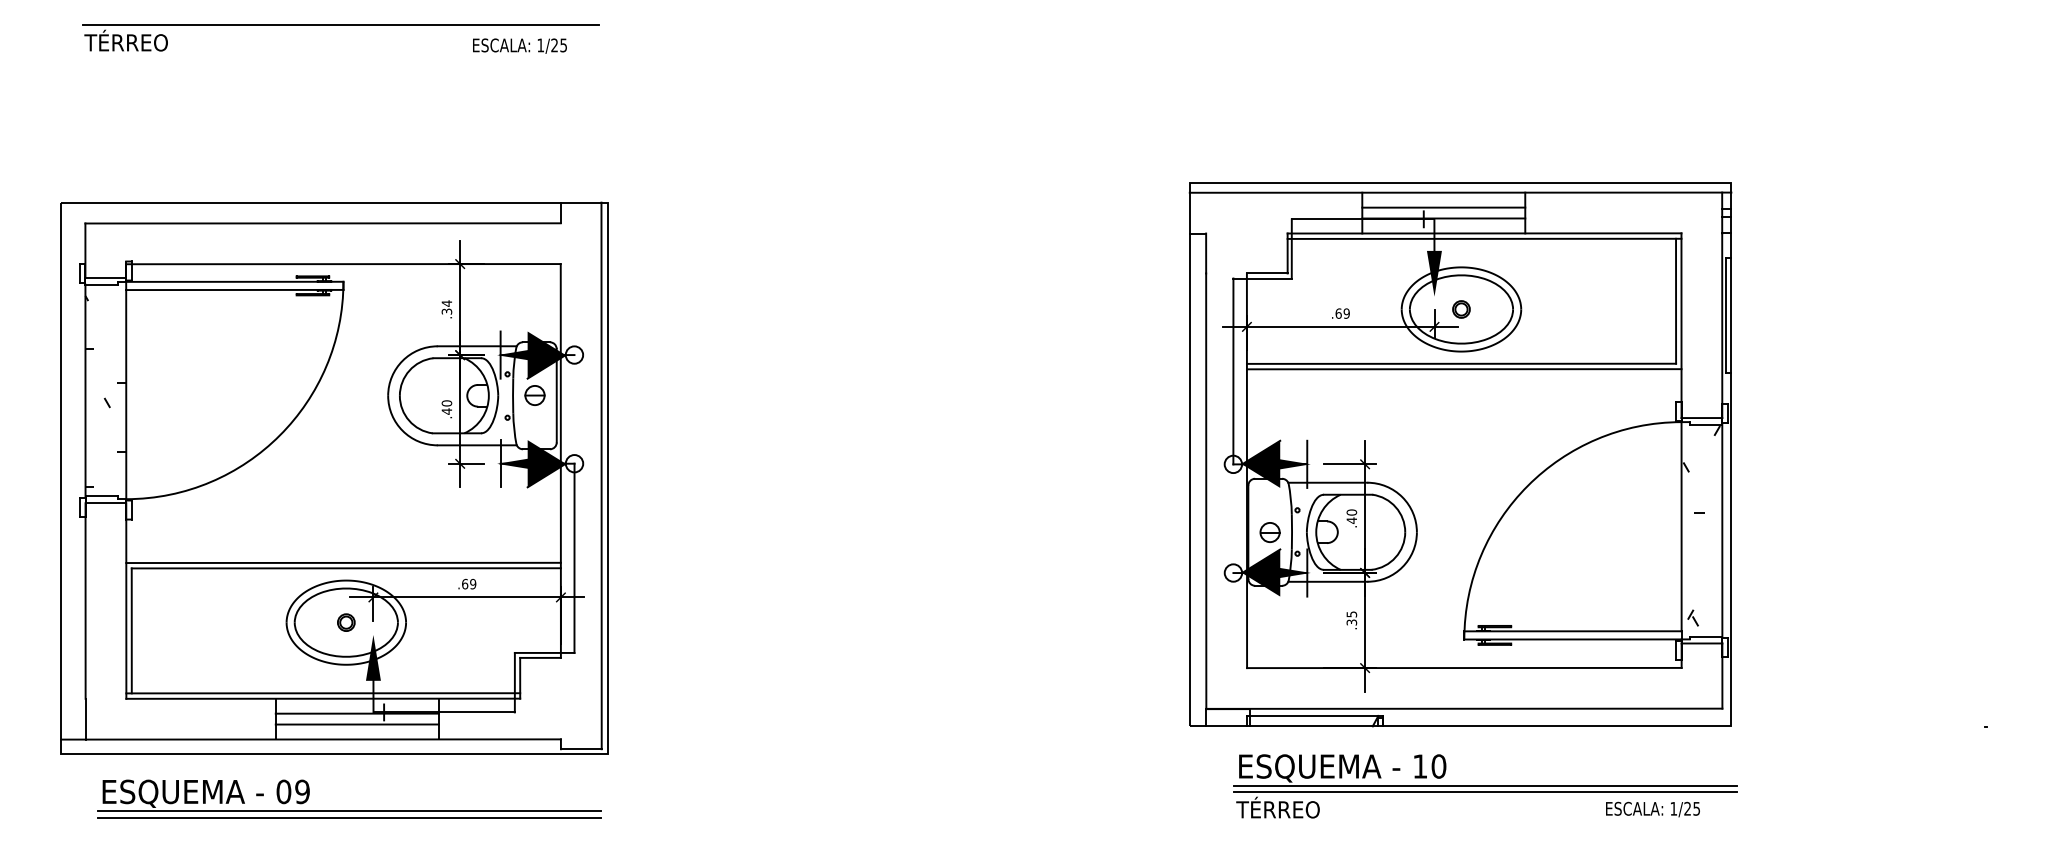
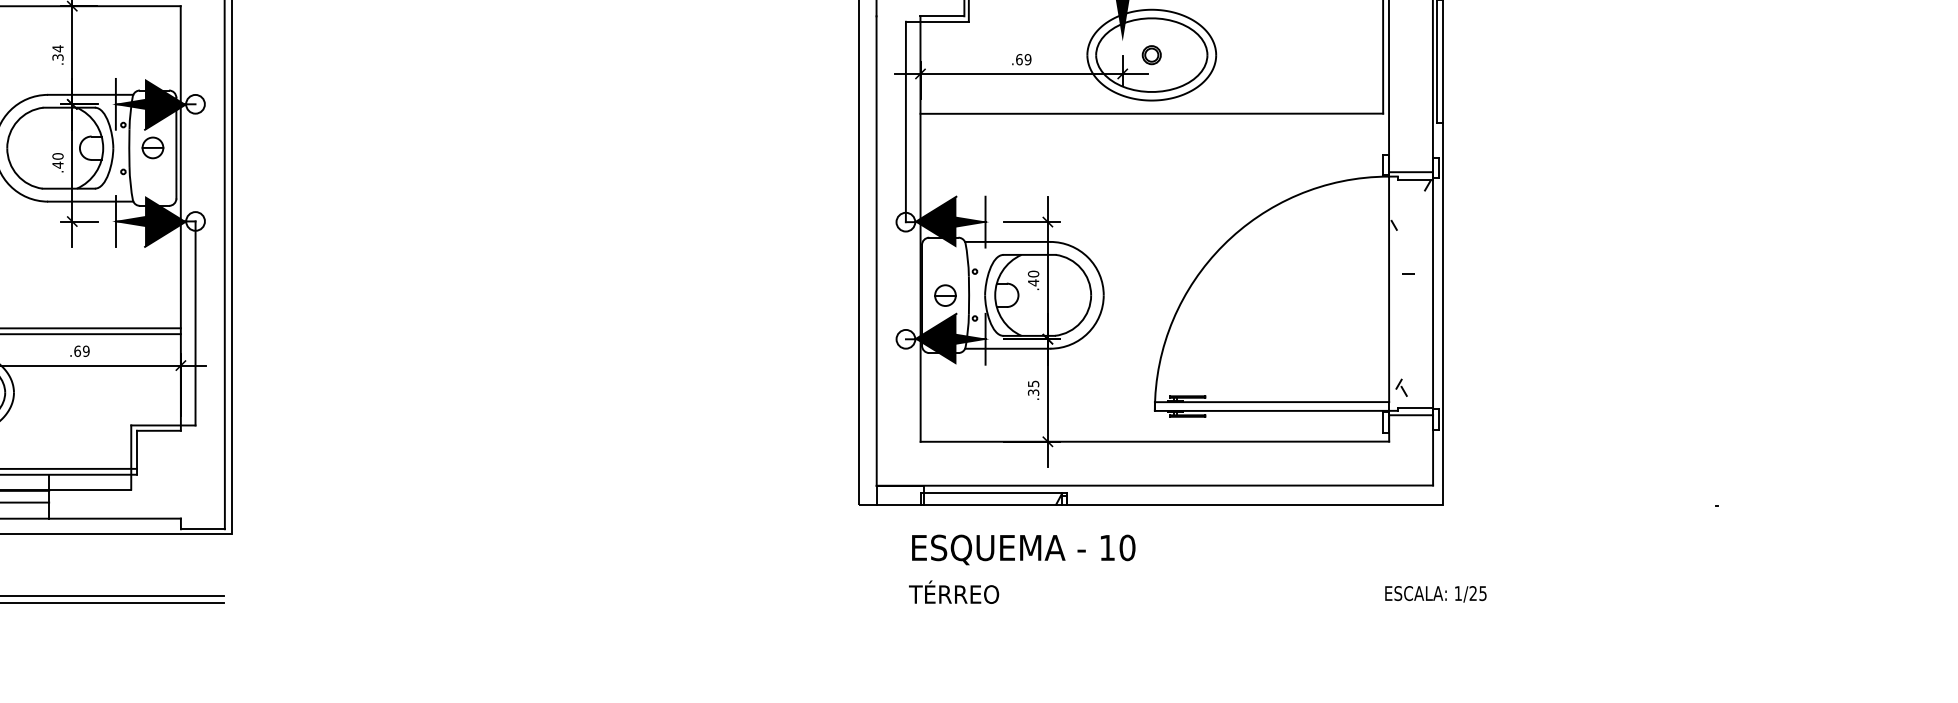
line: (1463, 369) -> (1153, 119), removed
line: (1485, 785) -> (1177, 568), removed
line: (1485, 792) -> (1177, 575), removed
text: (1652, 809) -> (1435, 594), moved

